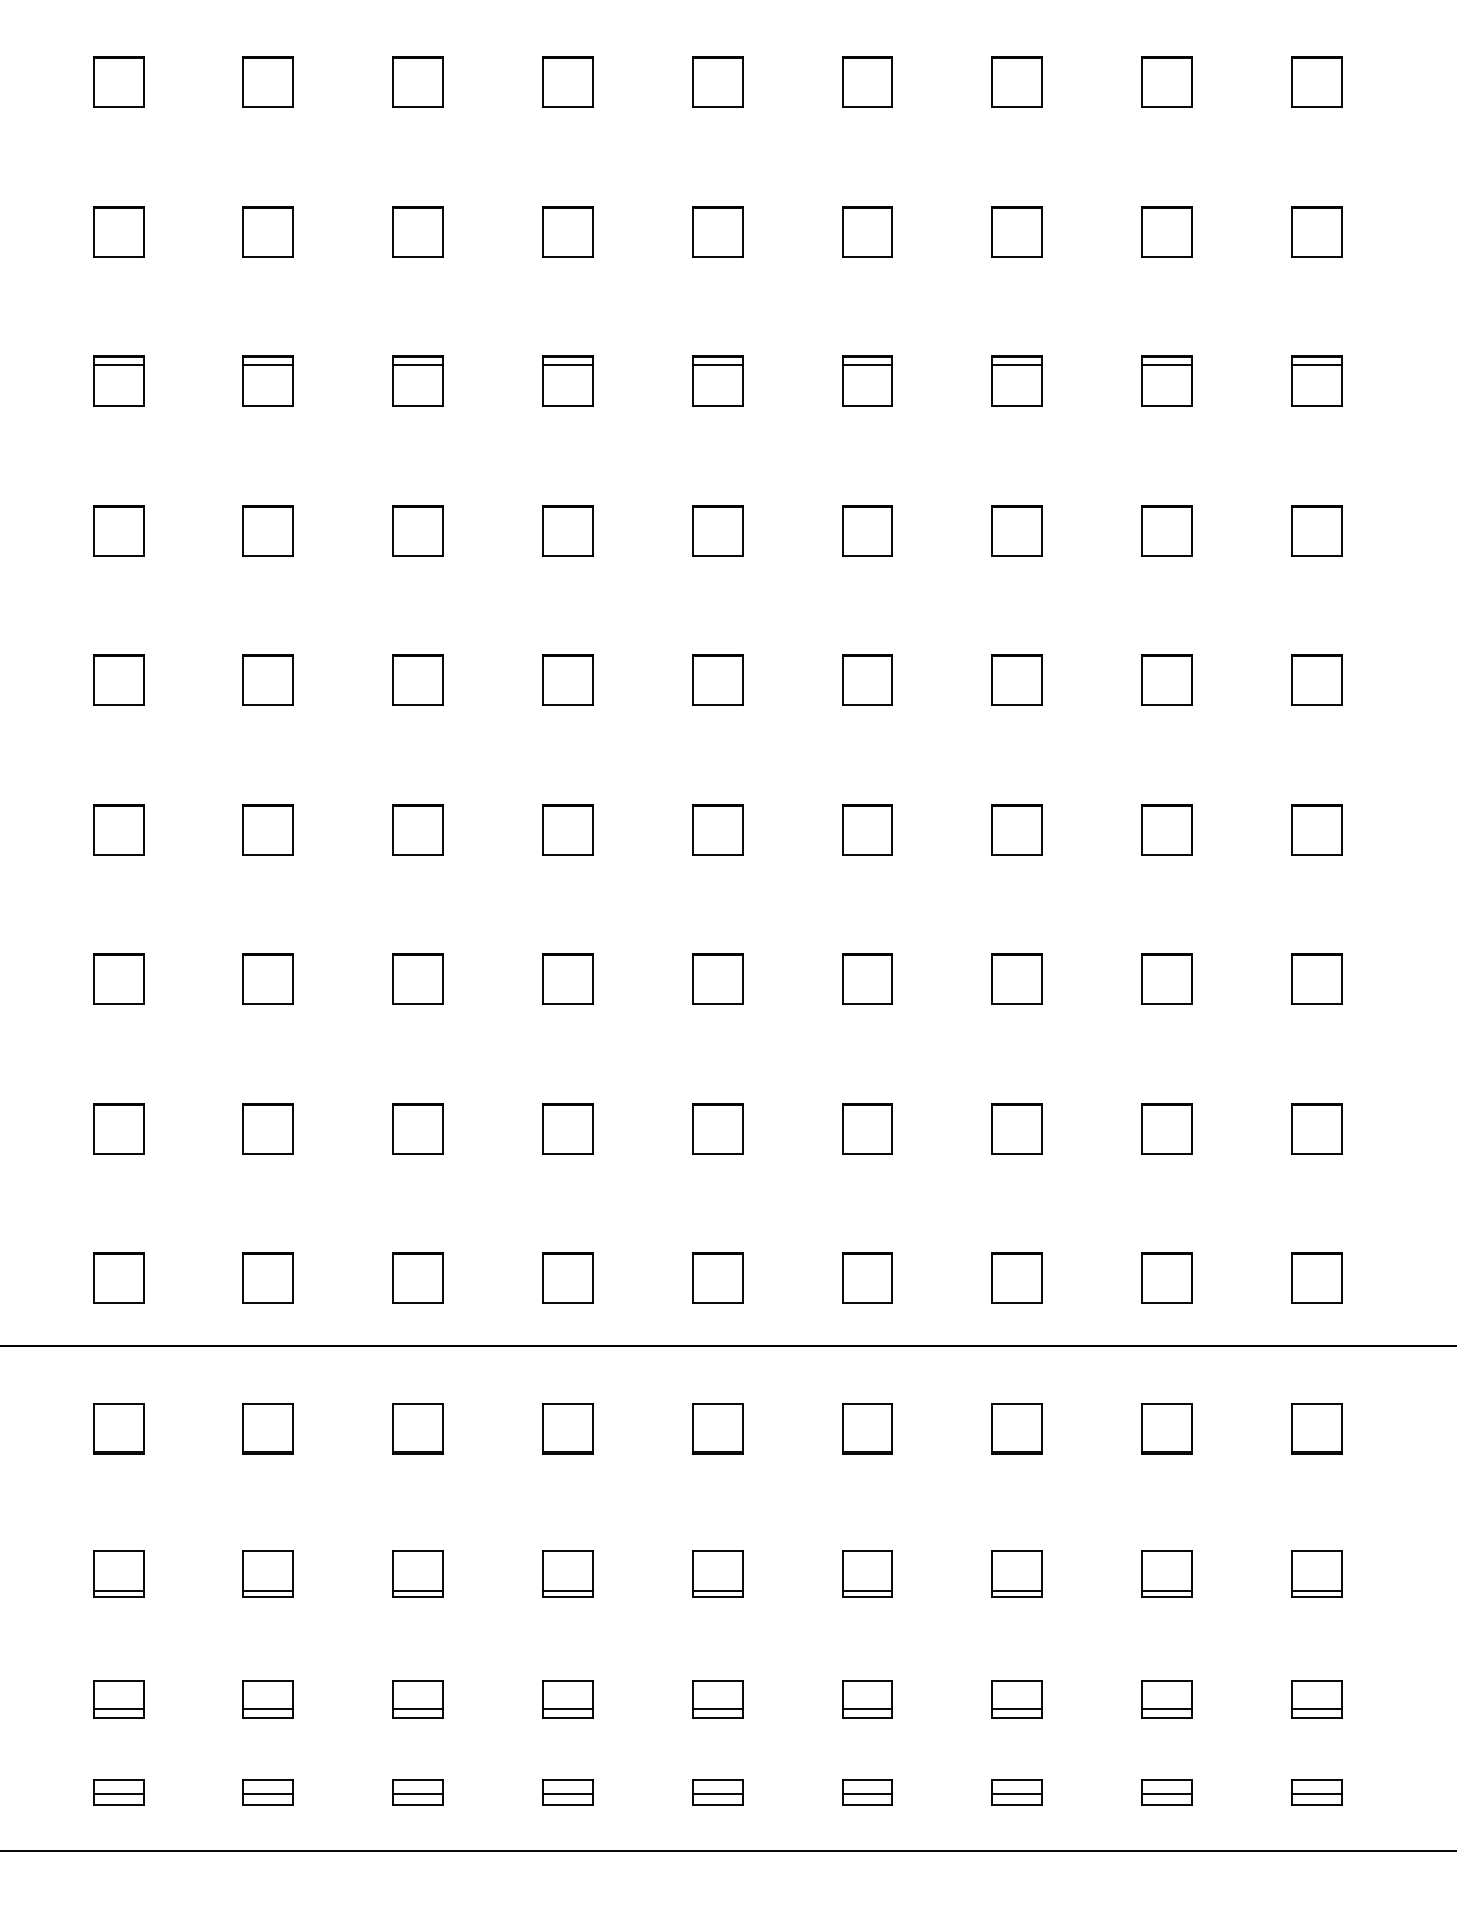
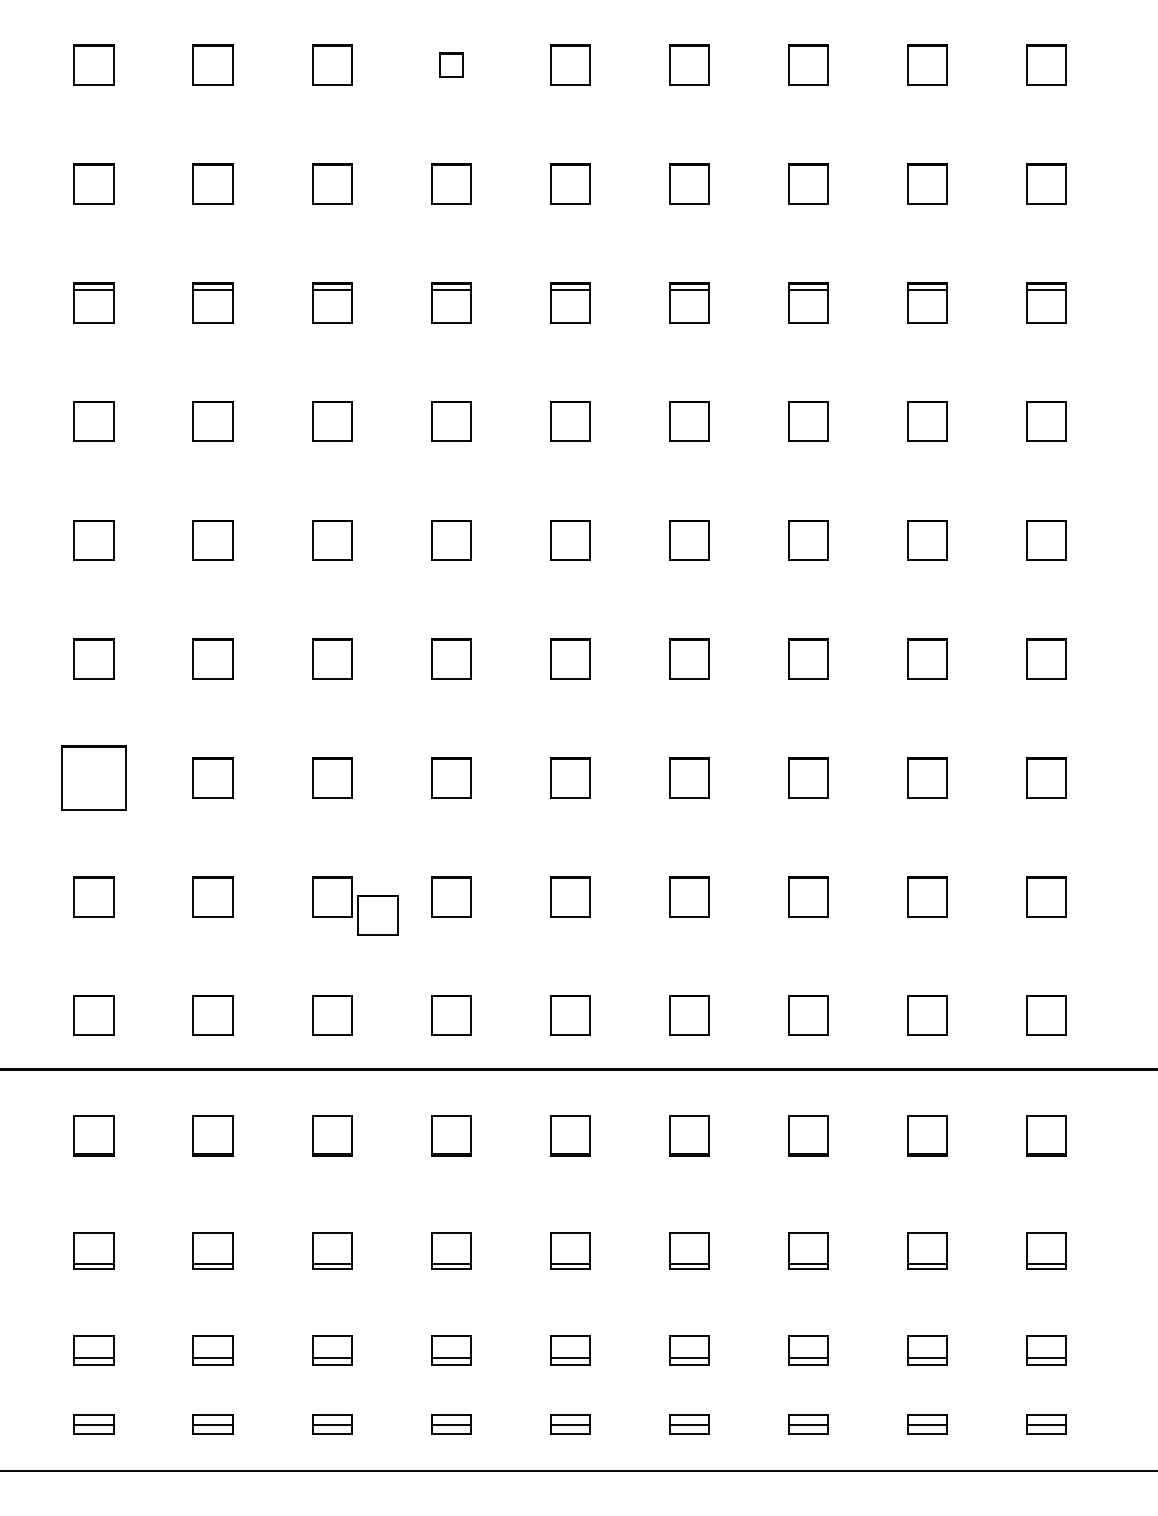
part: (567, 81) -> (451, 64), size x0.6
part: (118, 978) -> (94, 777), size x1.6
part: (474, 1151) -> (377, 914), added

